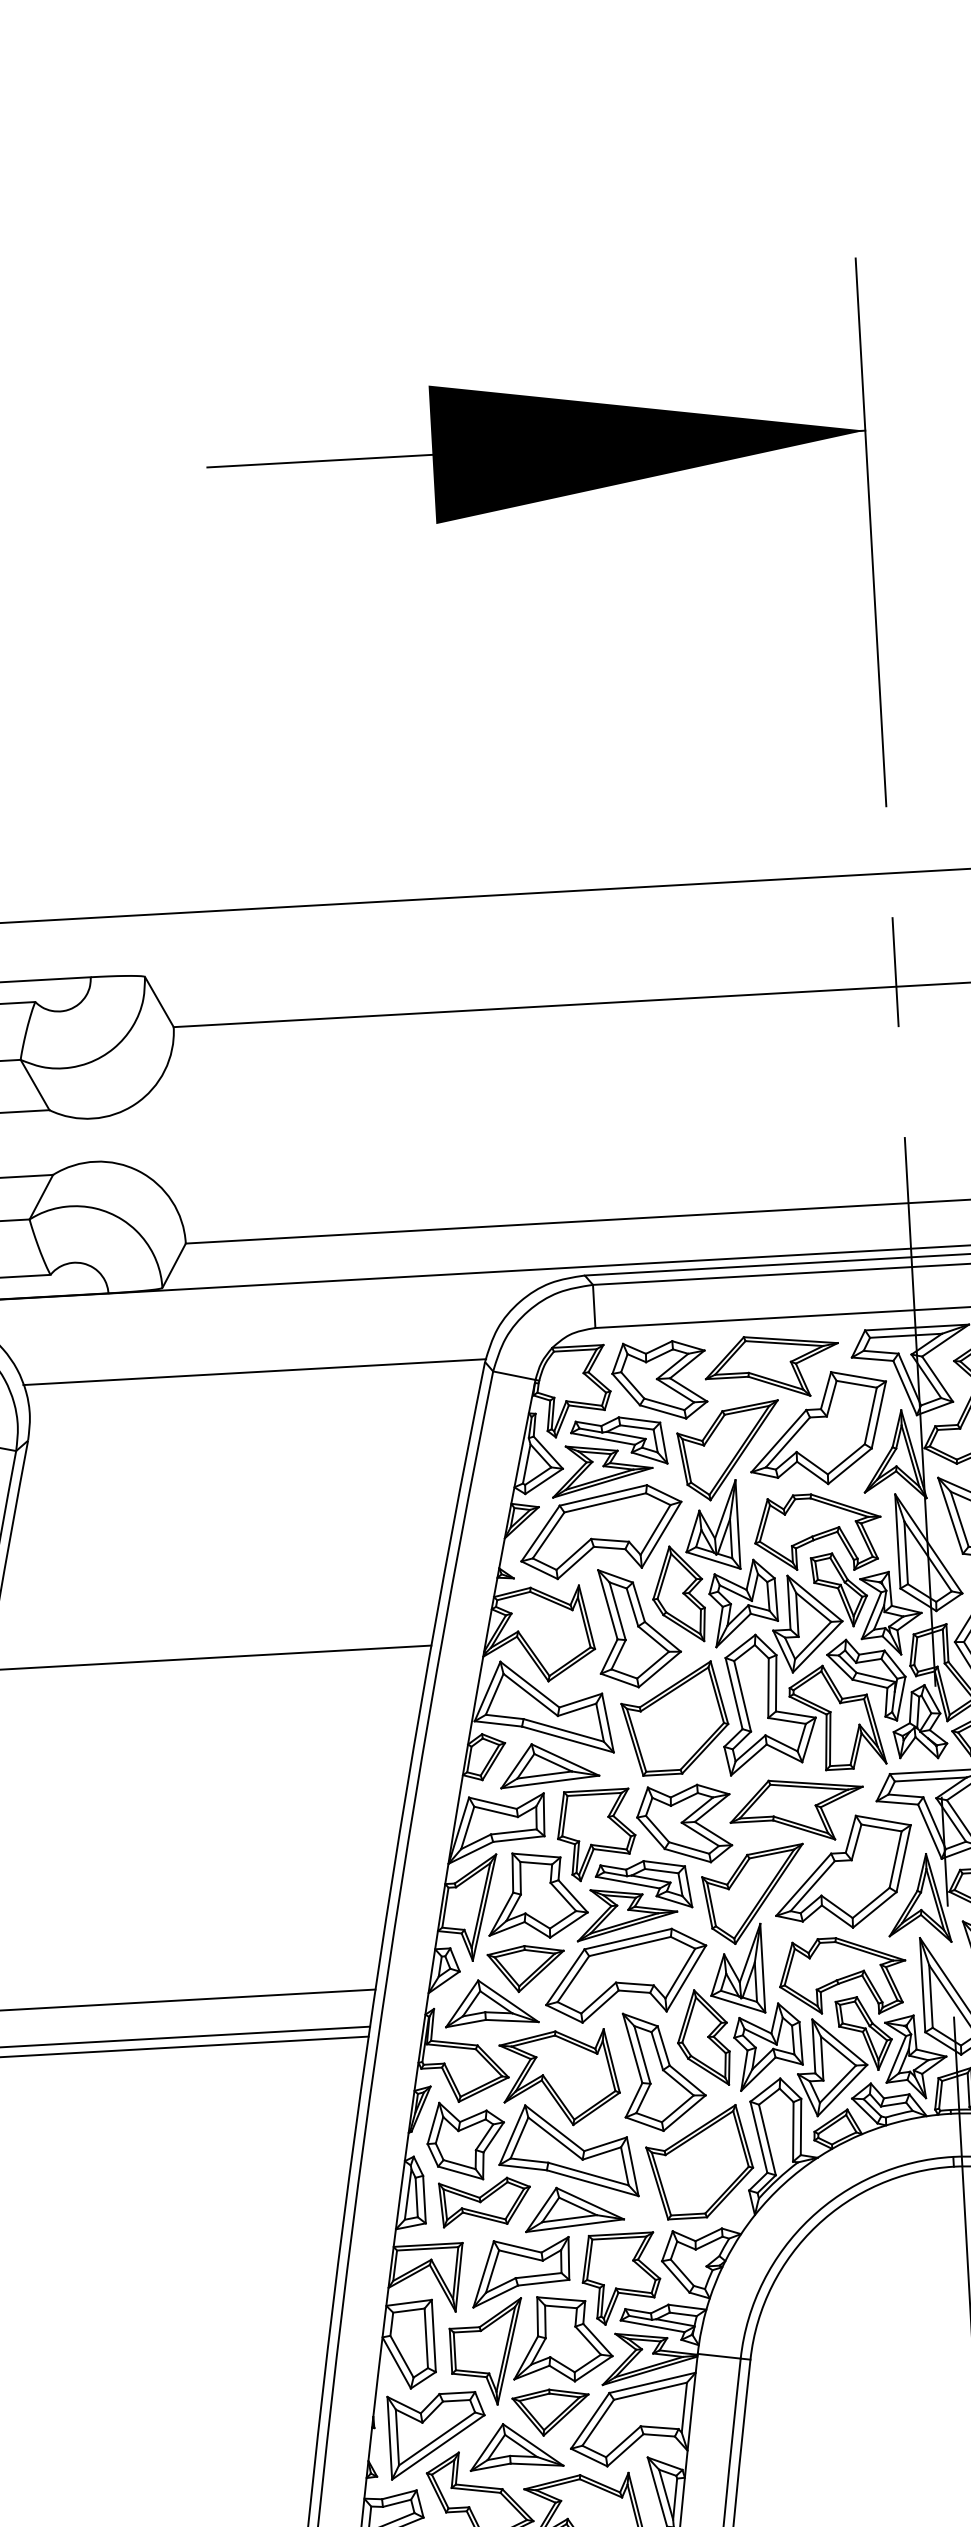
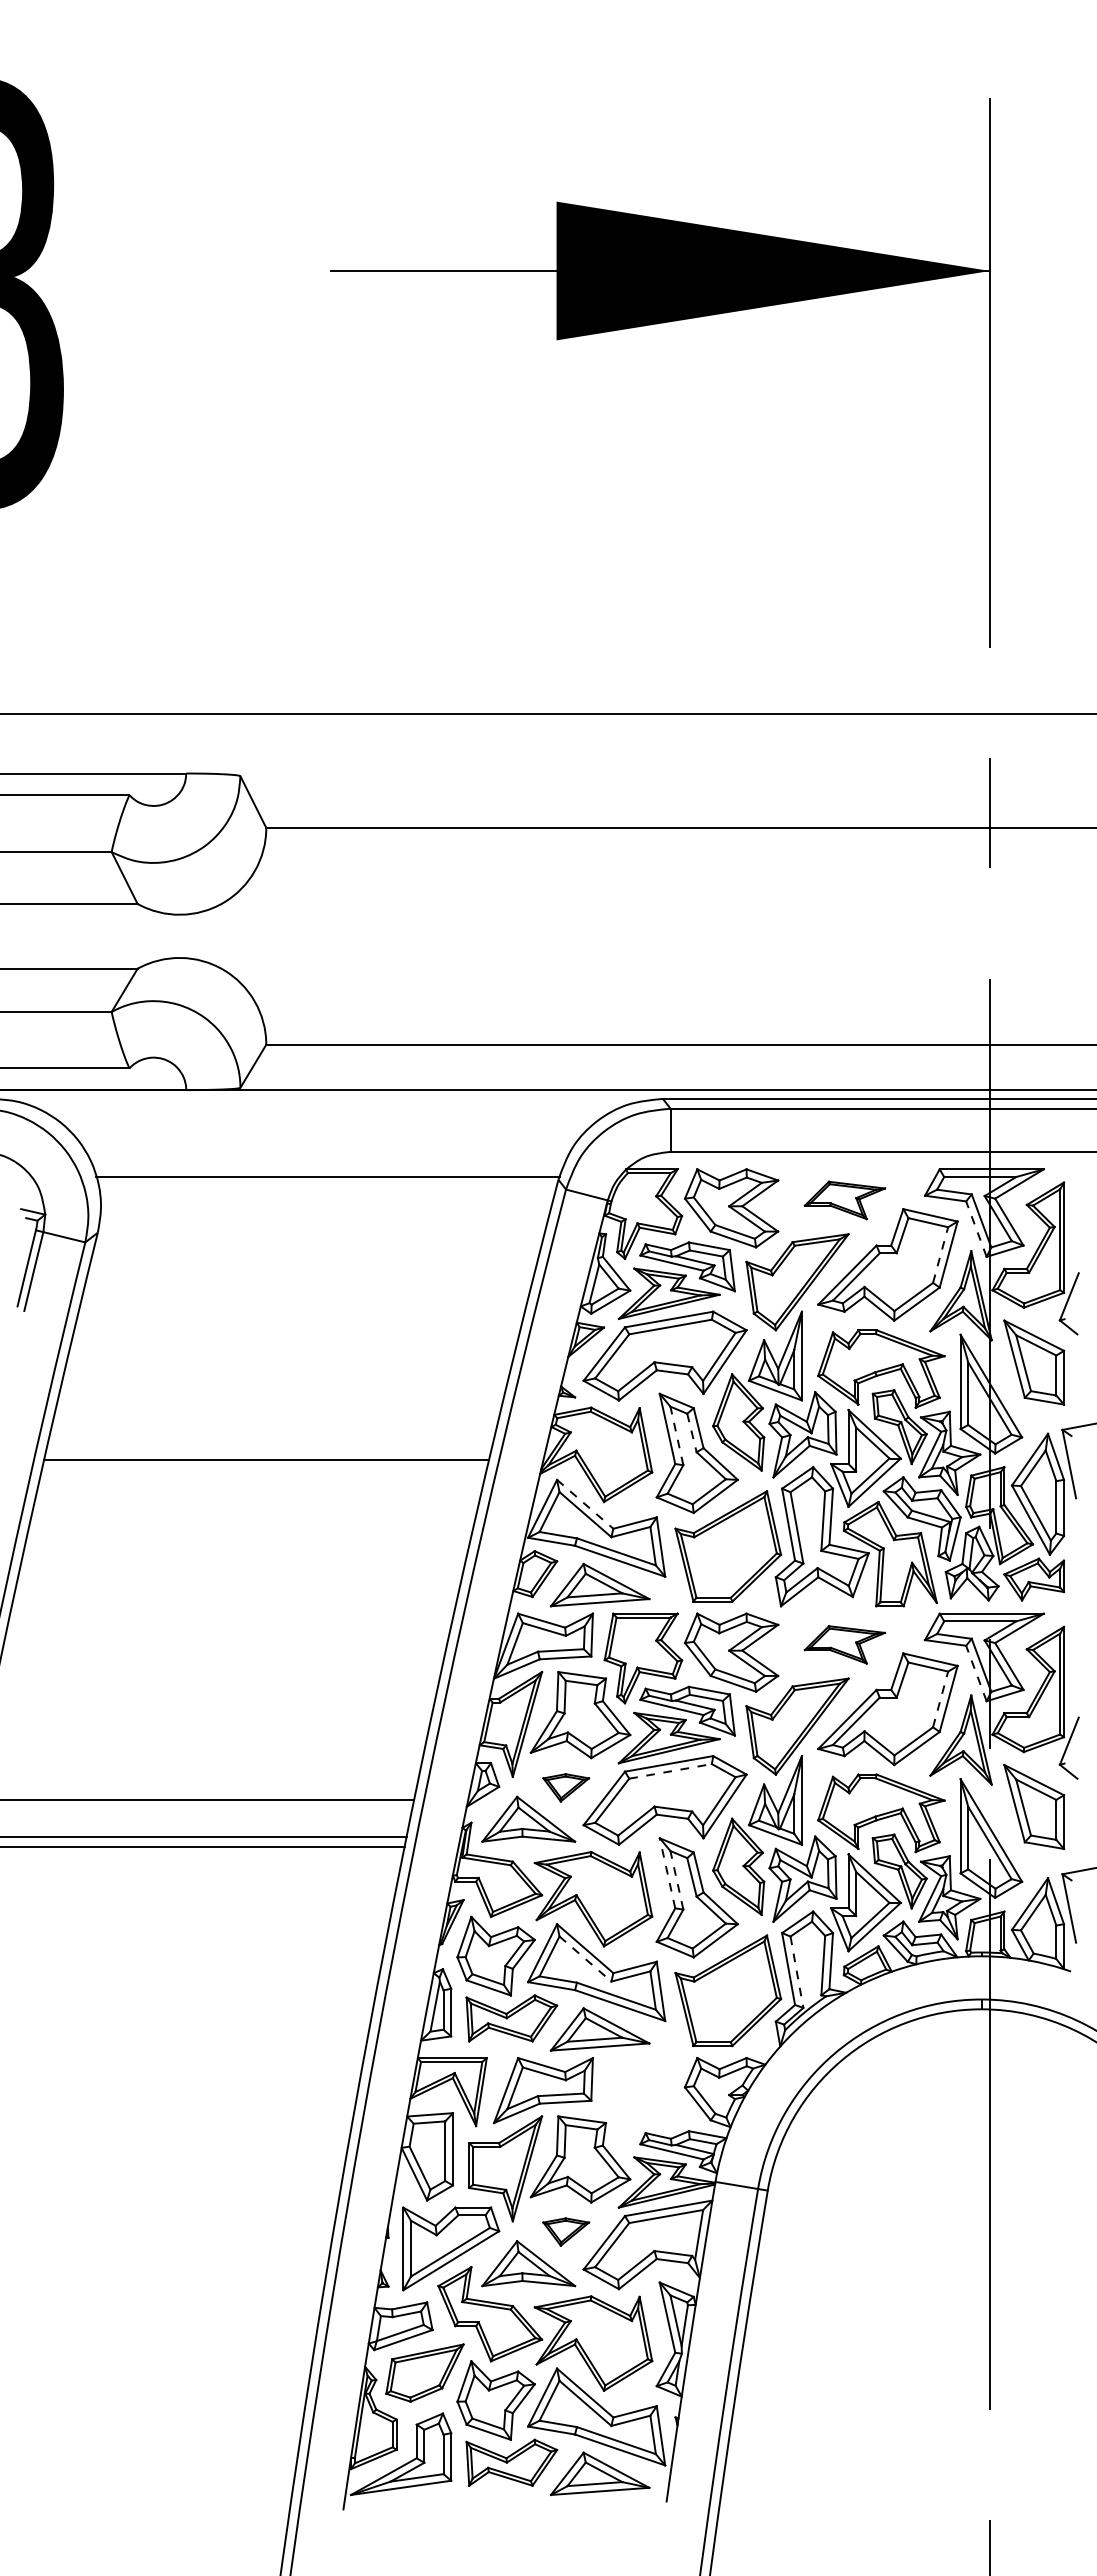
part: (771, 1366) -> (844, 1200), size x0.6
line: (905, 1388) -> (976, 1229), solid -> dashed
line: (870, 1416) -> (940, 1255), solid -> dashed
line: (632, 1606) -> (691, 1432), solid -> dashed
line: (617, 1610) -> (676, 1435), solid -> dashed
line: (530, 1684) -> (585, 1504), solid -> dashed
part: (796, 1810) -> (844, 1644), size x0.6
line: (930, 1831) -> (976, 1673), solid -> dashed
line: (895, 1859) -> (940, 1699), solid -> dashed
line: (629, 1946) -> (670, 1771), solid -> dashed
part: (527, 1968) -> (566, 1787), size x0.6
line: (632, 2048) -> (667, 1873), solid -> dashed
line: (642, 2055) -> (676, 1880), solid -> dashed
line: (555, 2139) -> (585, 1959), solid -> dashed
line: (767, 2140) -> (797, 1972), solid -> dashed
part: (621, 2278) -> (643, 2102), removed
part: (551, 2411) -> (566, 2231), size x0.6

